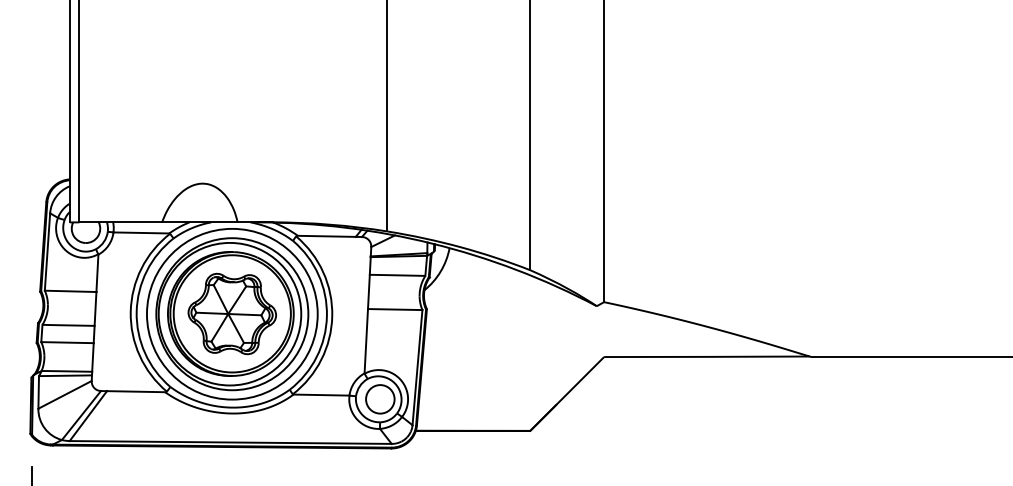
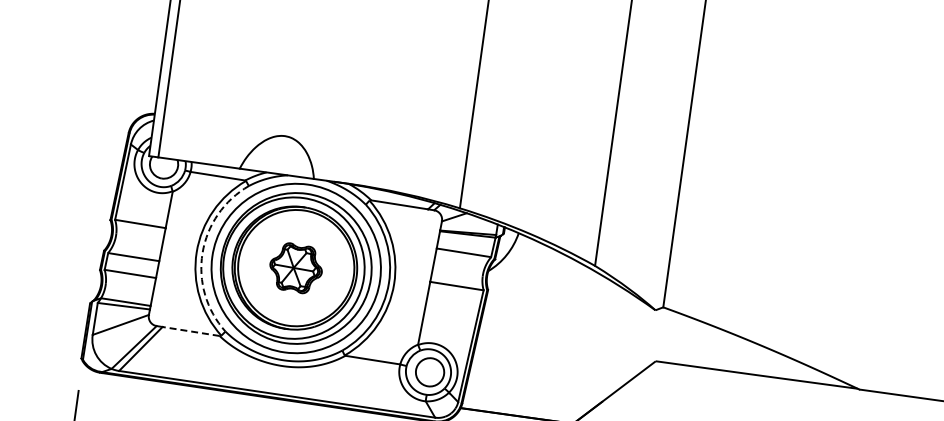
arc: (136, 311) -> (202, 252), solid -> dashed
part: (231, 313) -> (295, 267), size x0.6
line: (135, 391) -> (190, 331), solid -> dashed

